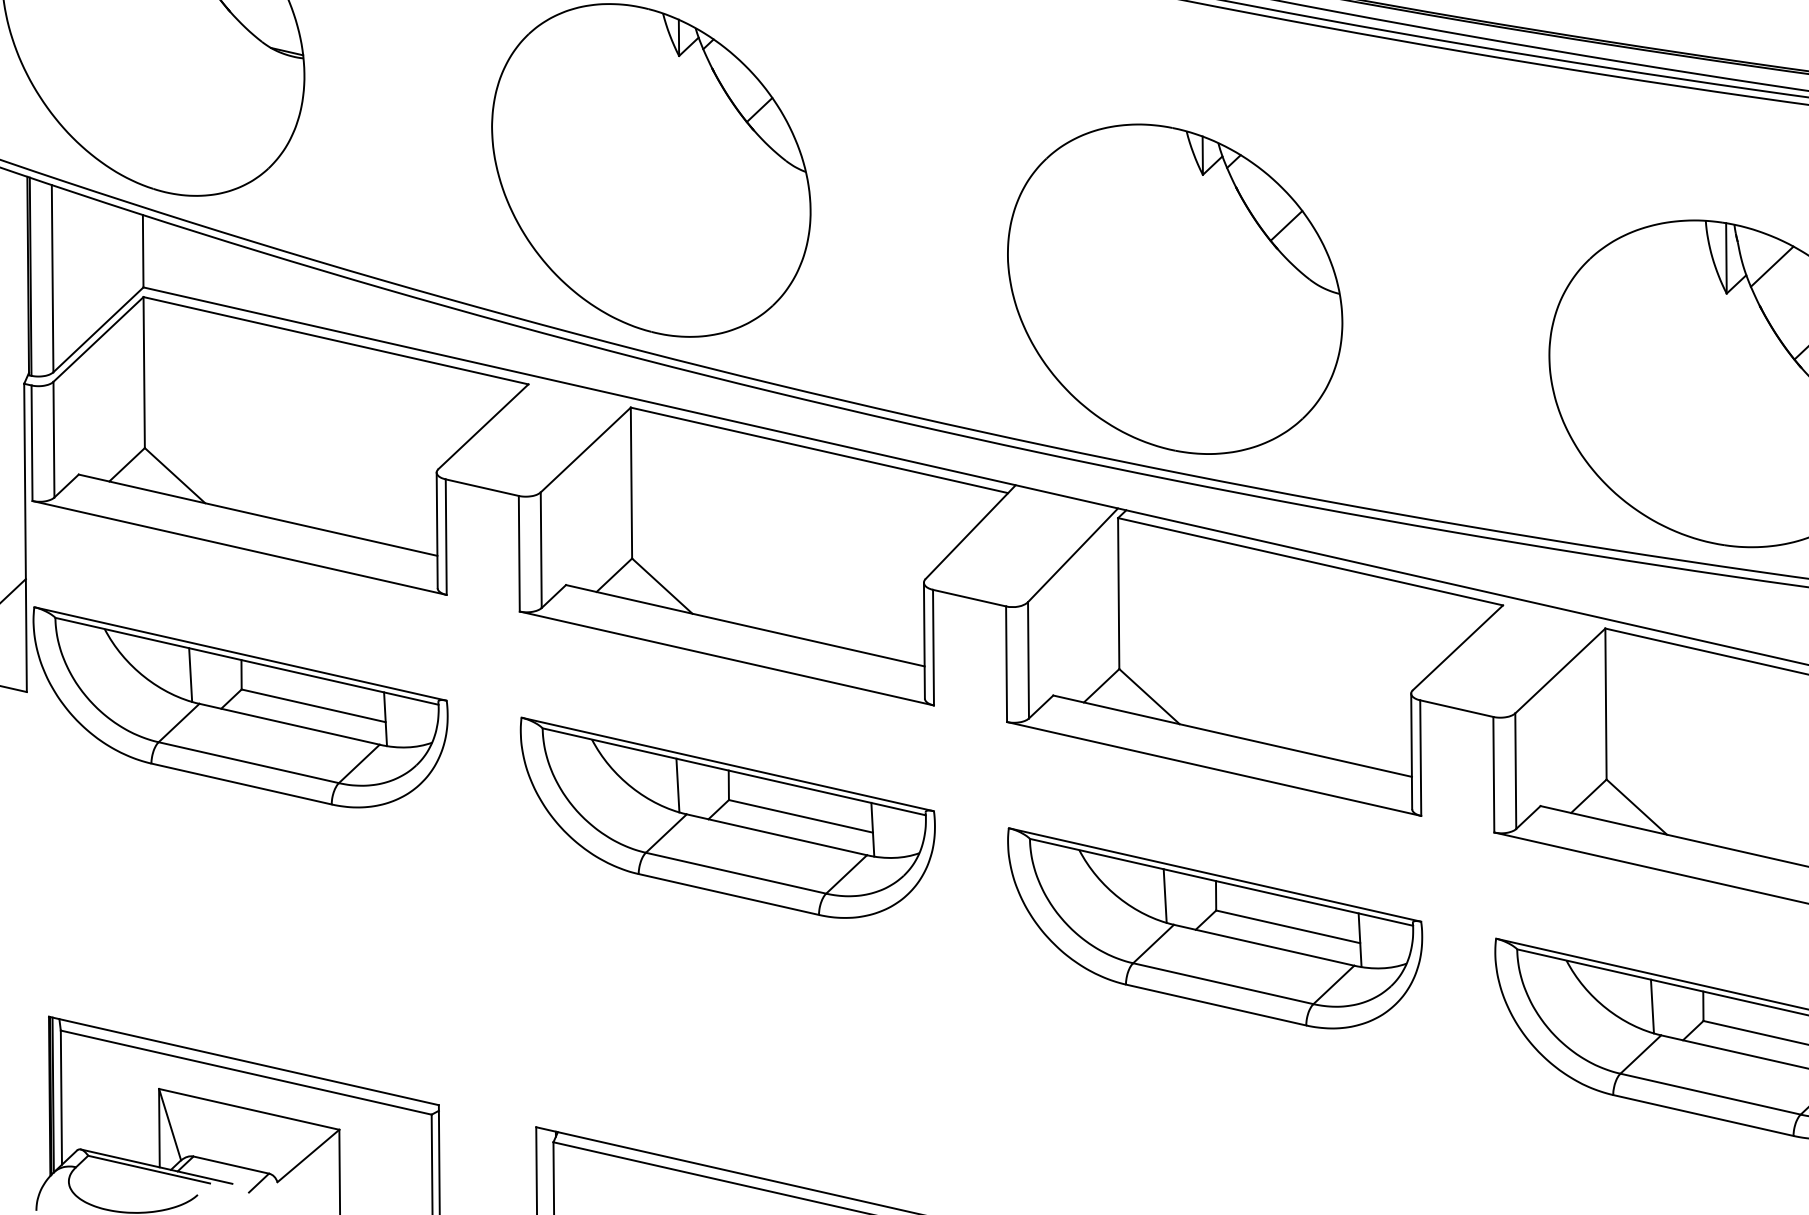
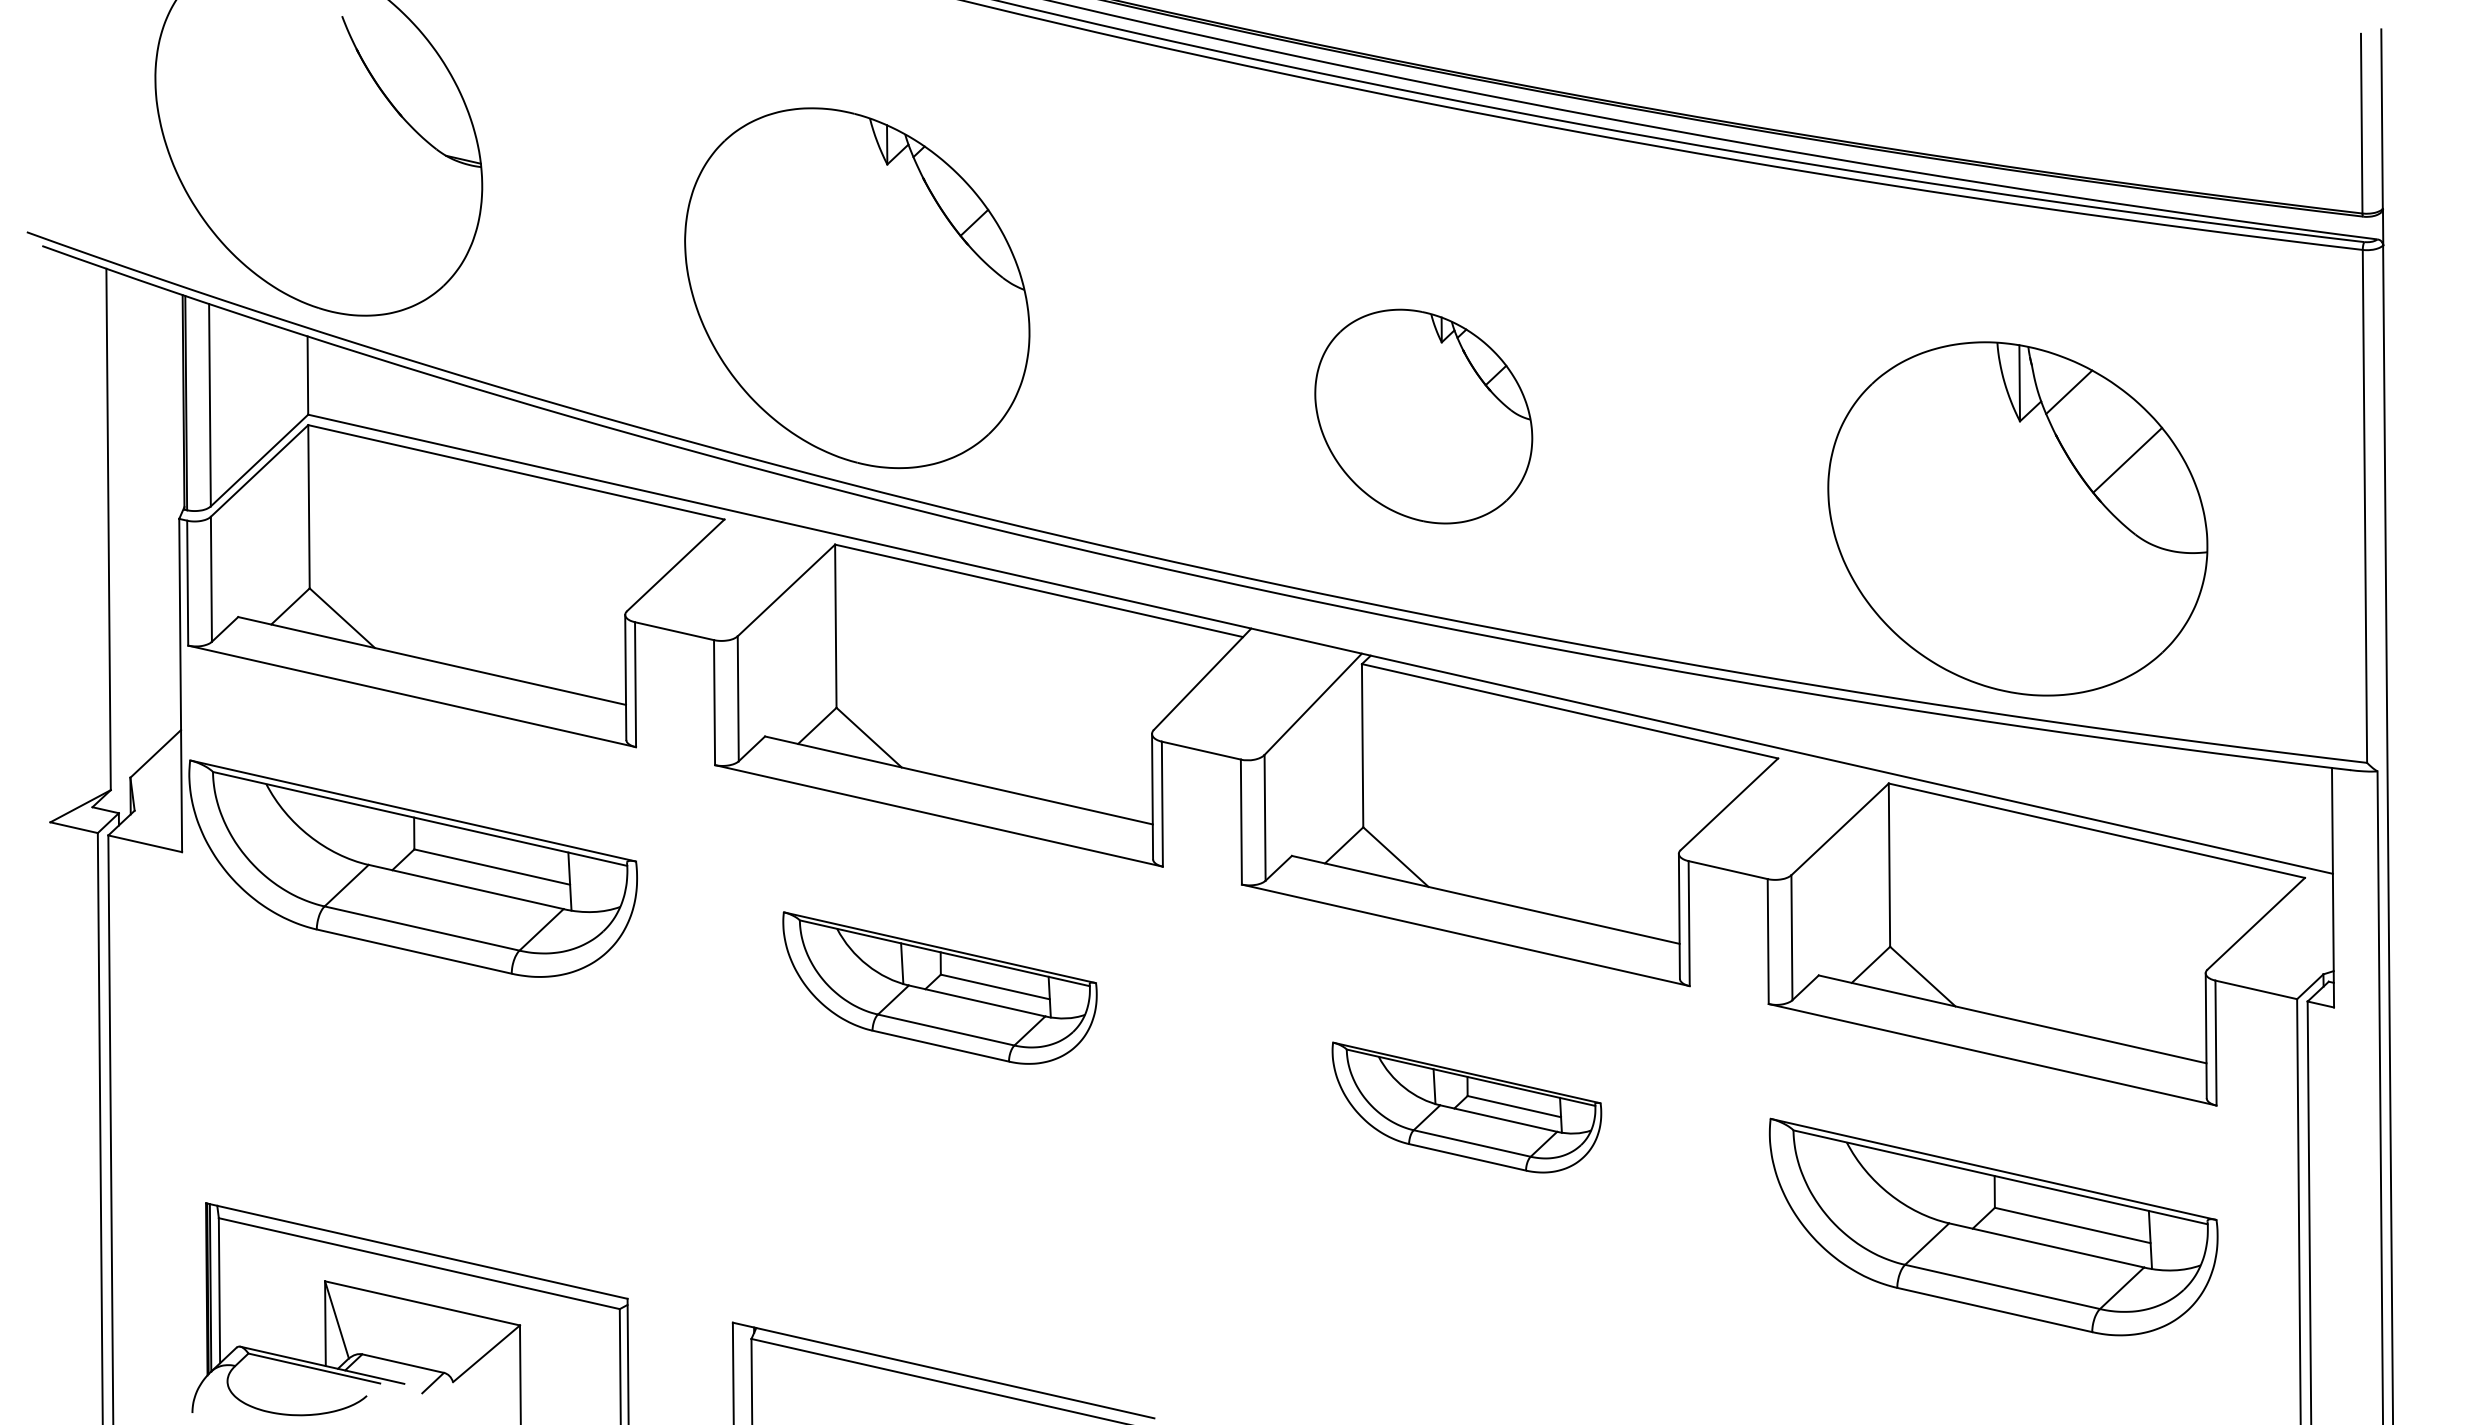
part: (1175, 289) -> (1423, 416), size x0.6
line: (189, 674) -> (358, 833), removed
part: (727, 817) -> (939, 987), size x0.7
part: (1214, 928) -> (1466, 1107), size x0.6
line: (1652, 1006) -> (1939, 1192), removed

